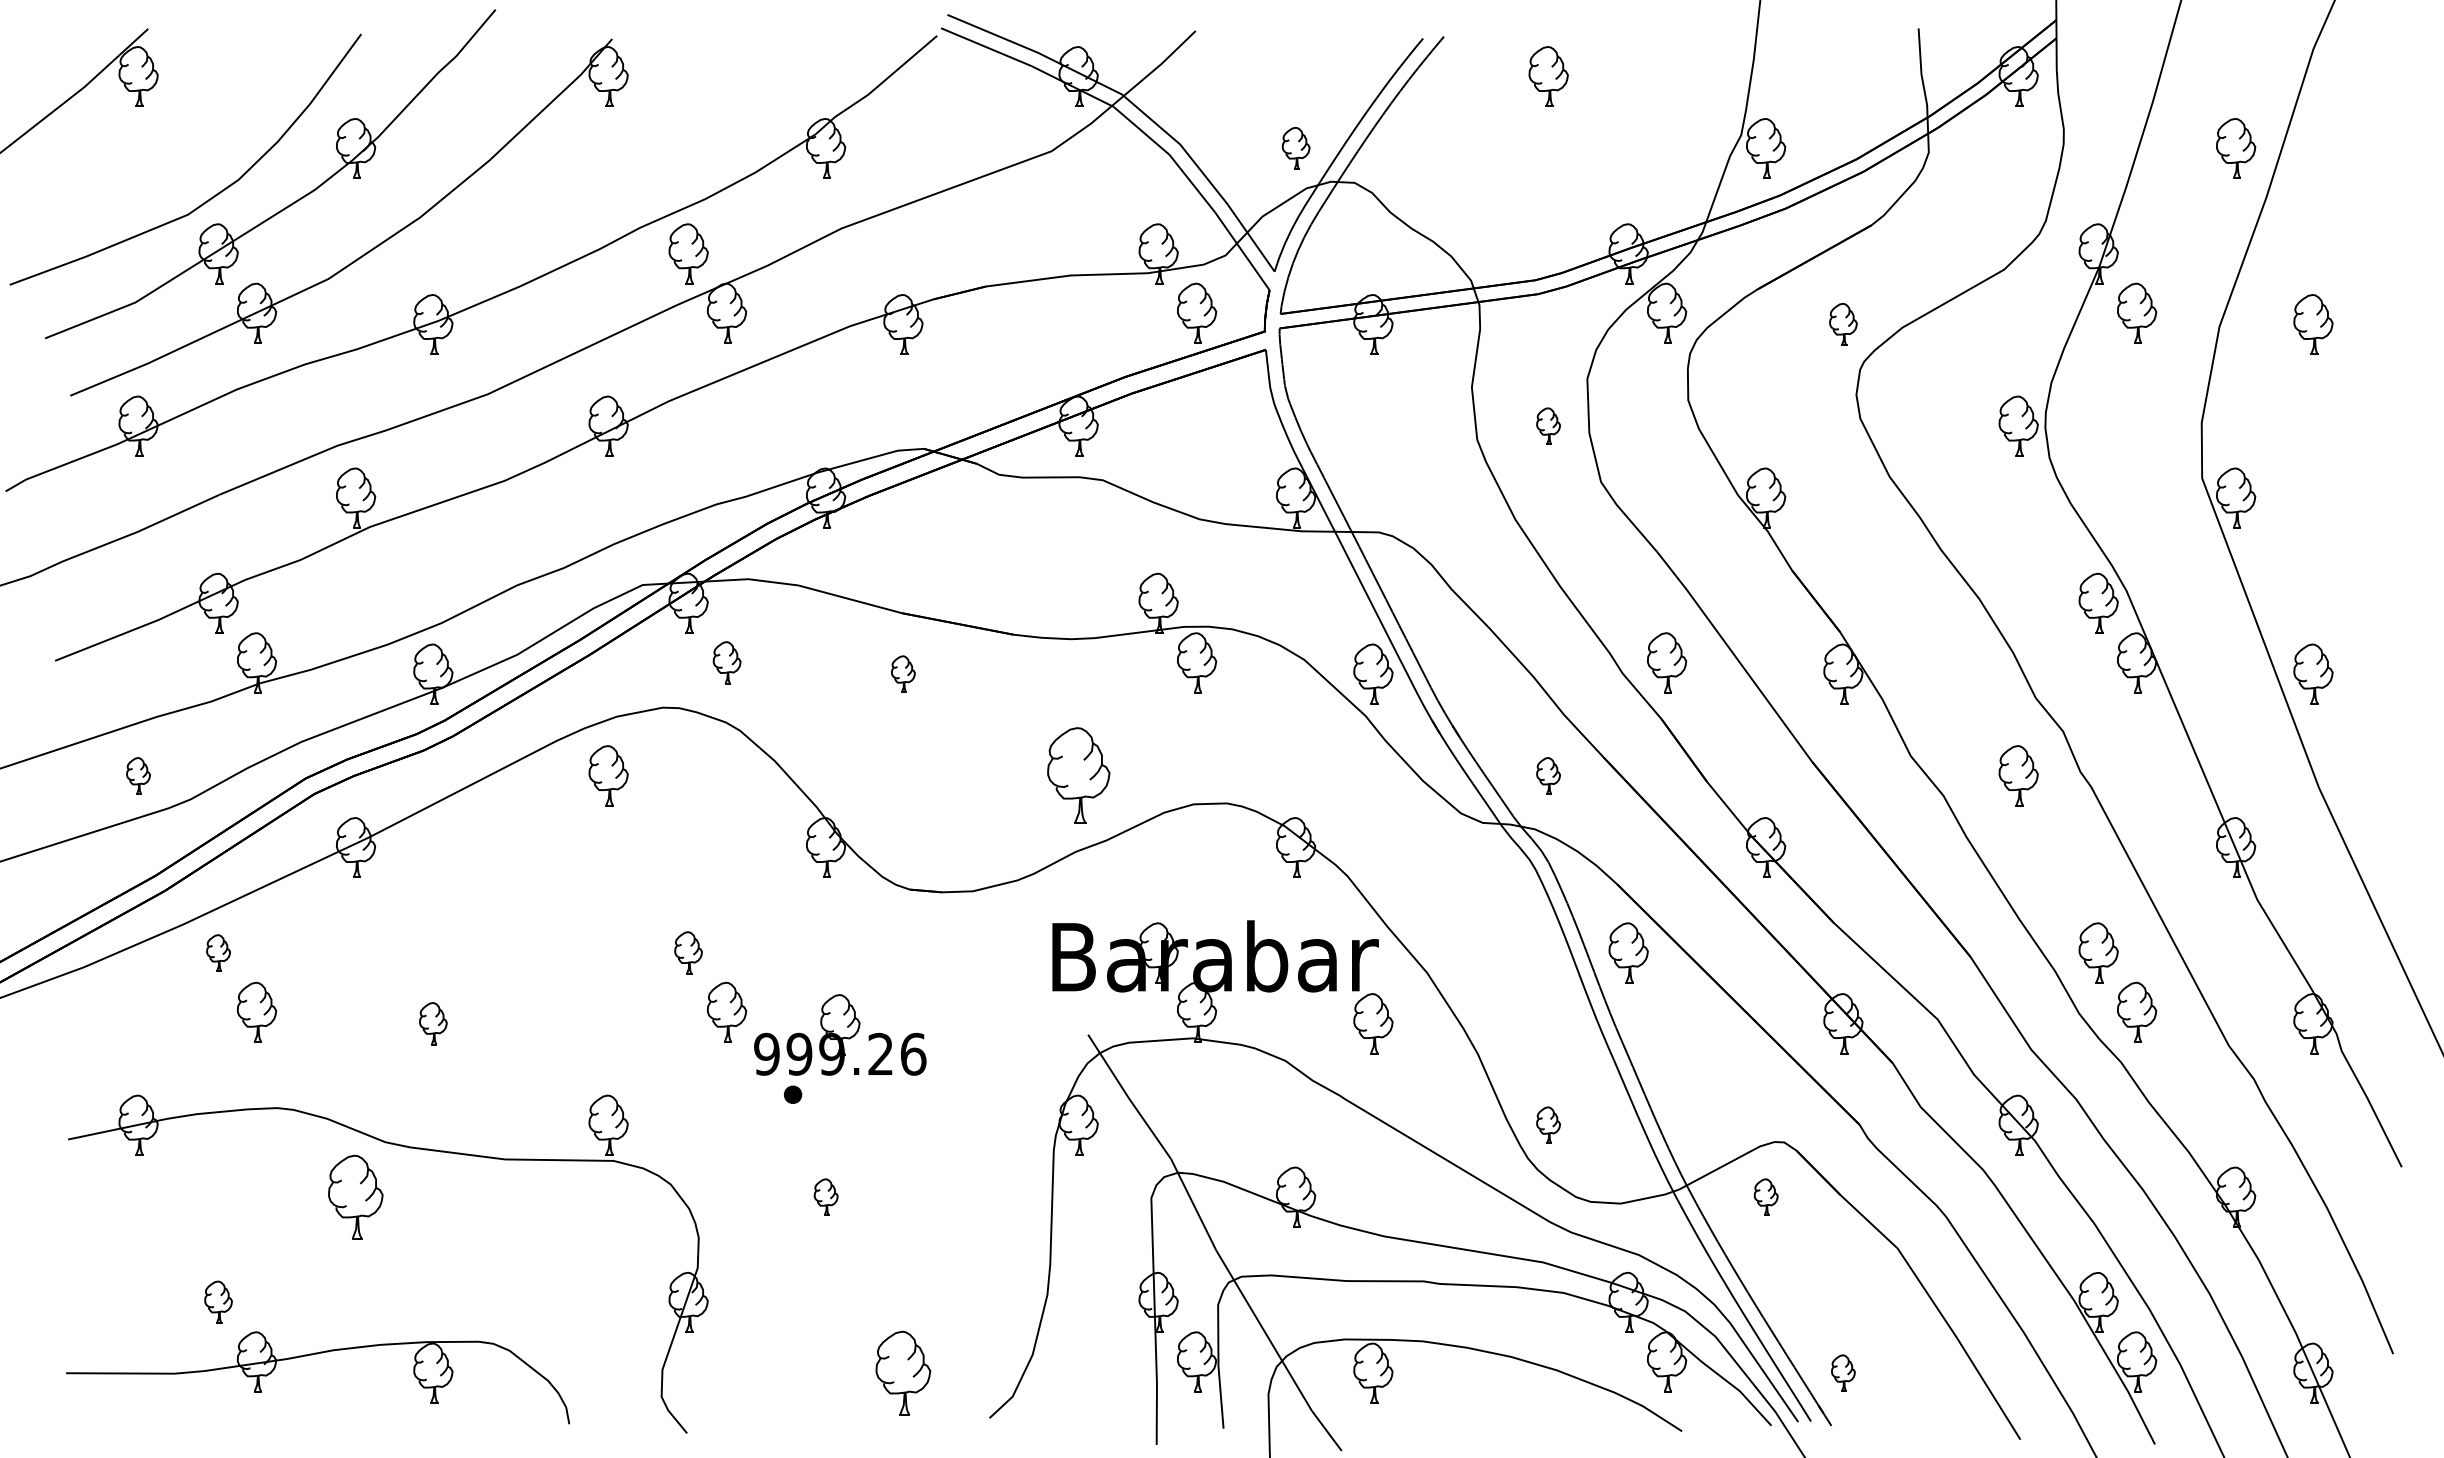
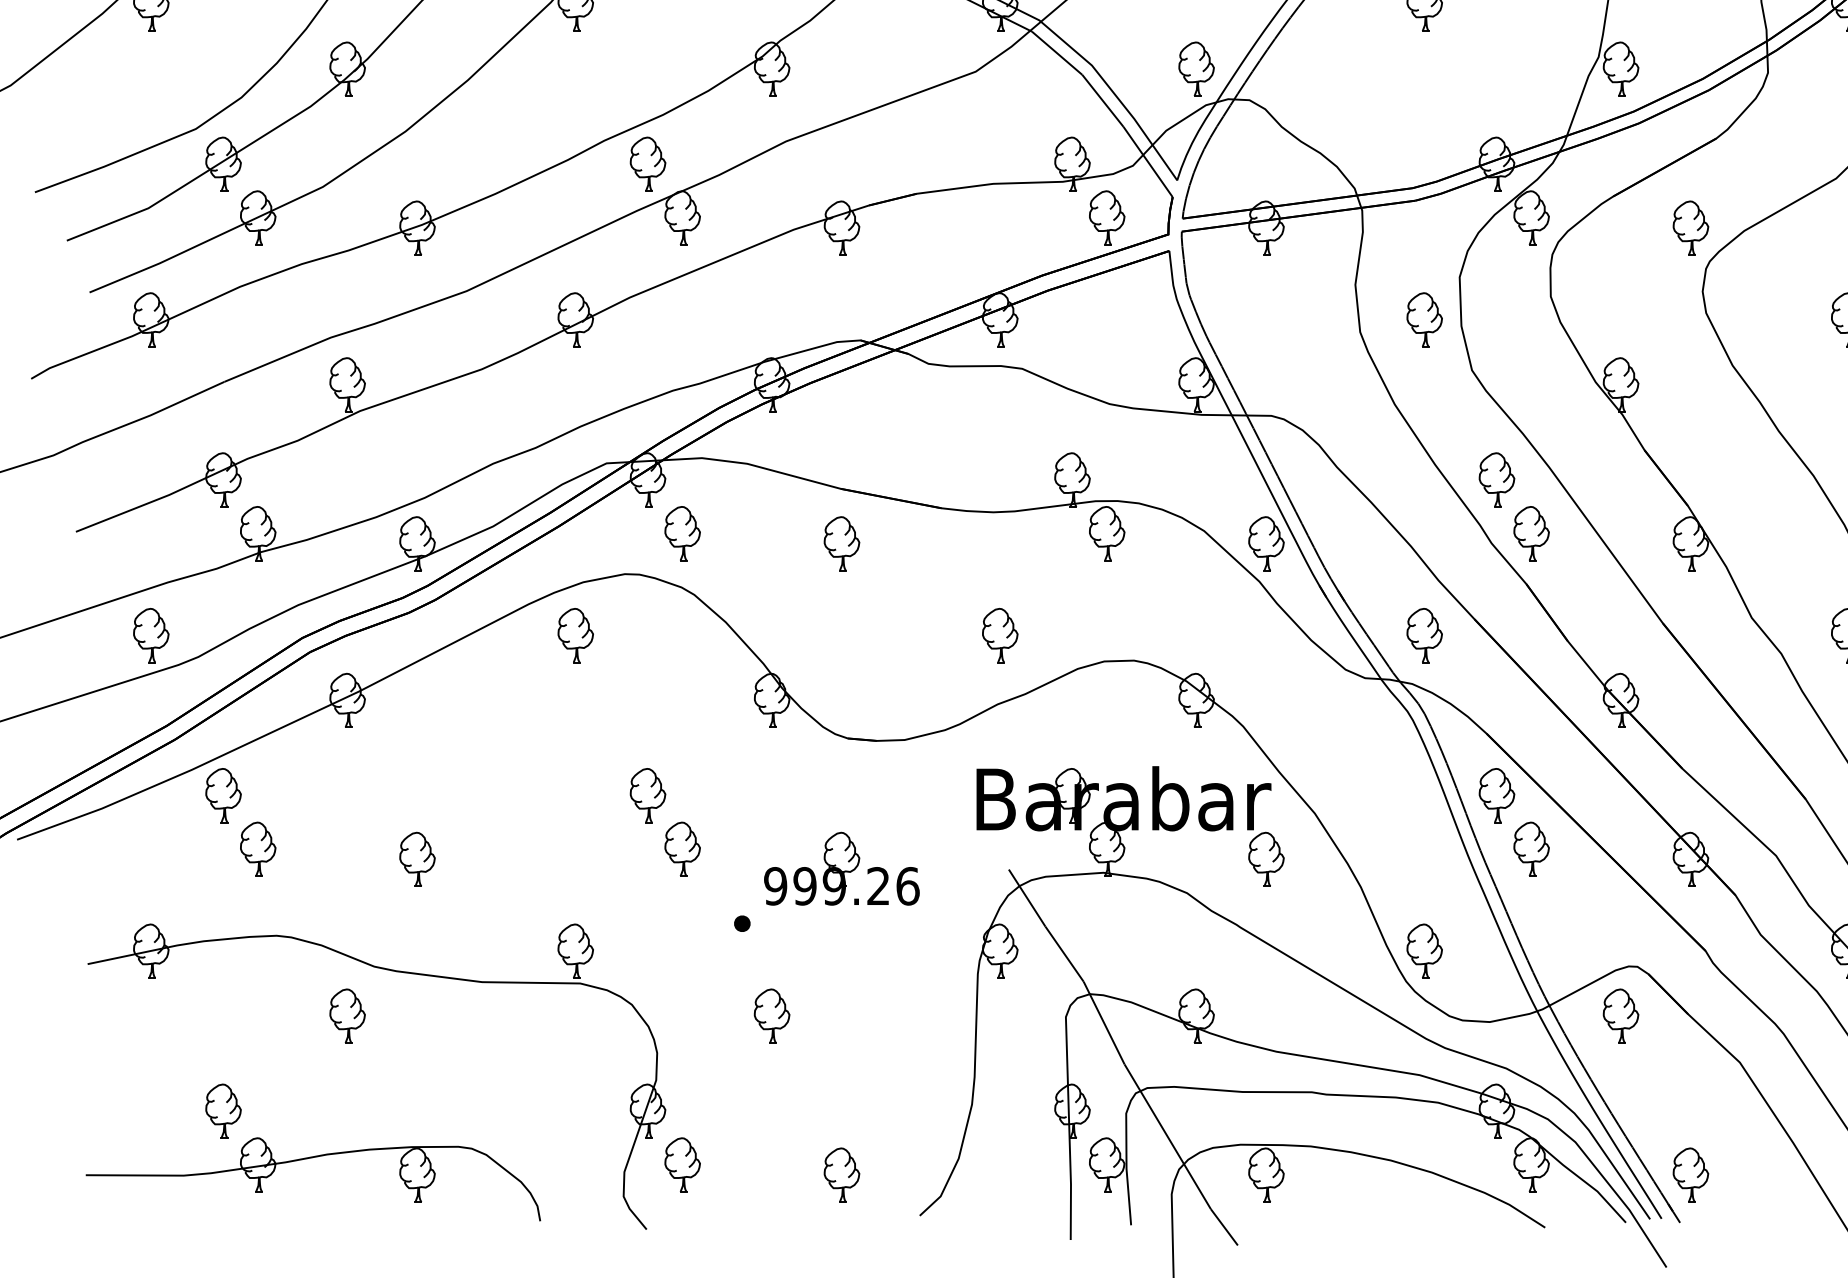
part: (1296, 148) -> (1196, 69), size x1.43
part: (1843, 324) -> (1690, 228), size x1.43
part: (1548, 425) -> (1424, 319), size x1.67
part: (1628, 602) -> (1496, 479), added
part: (727, 662) -> (683, 533), size x1.43
part: (903, 673) -> (842, 543), size x1.67
part: (138, 775) -> (151, 635), size x1.67
part: (1078, 775) -> (1000, 635), size x0.62
part: (1548, 775) -> (1424, 635), size x1.67
part: (218, 952) -> (223, 795), size x1.67
part: (688, 952) -> (647, 795), size x1.43
part: (1667, 1011) -> (1532, 848), added
part: (433, 1023) -> (417, 859), size x1.43
part: (840, 1034) -> (842, 868), moved
part: (1548, 1124) -> (1424, 950), size x1.67
part: (356, 1196) -> (348, 1015), size x0.71
part: (826, 1196) -> (772, 1015), size x1.67
part: (1766, 1196) -> (1621, 1015), size x1.67
part: (218, 1301) -> (223, 1110), size x1.43
part: (727, 1361) -> (683, 1164), added
part: (903, 1372) -> (842, 1174), size x0.71
part: (1843, 1372) -> (1690, 1174), size x1.67

